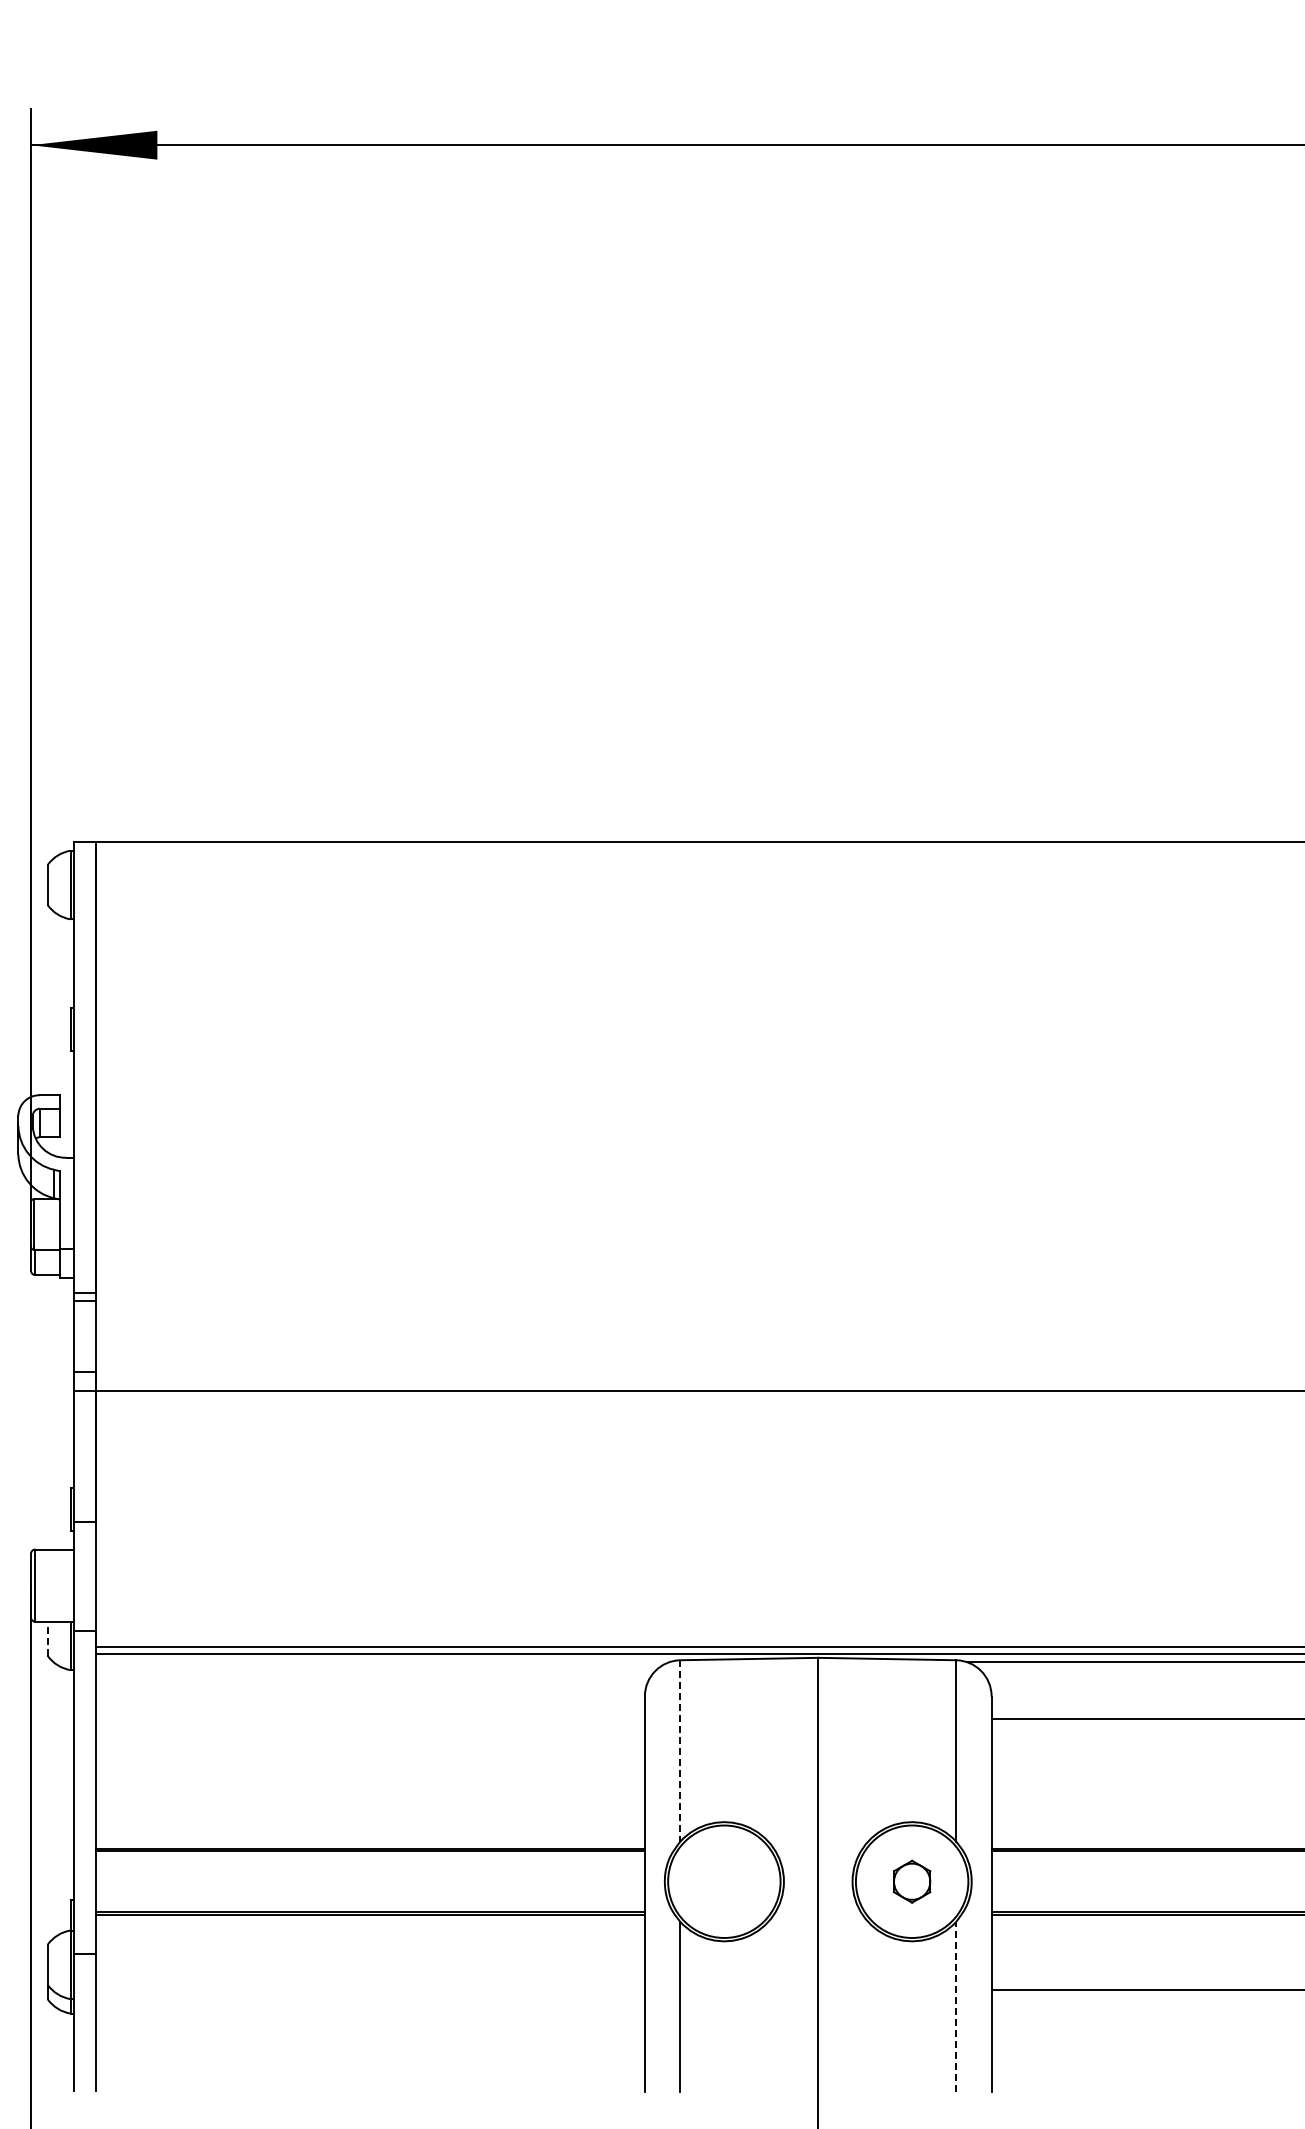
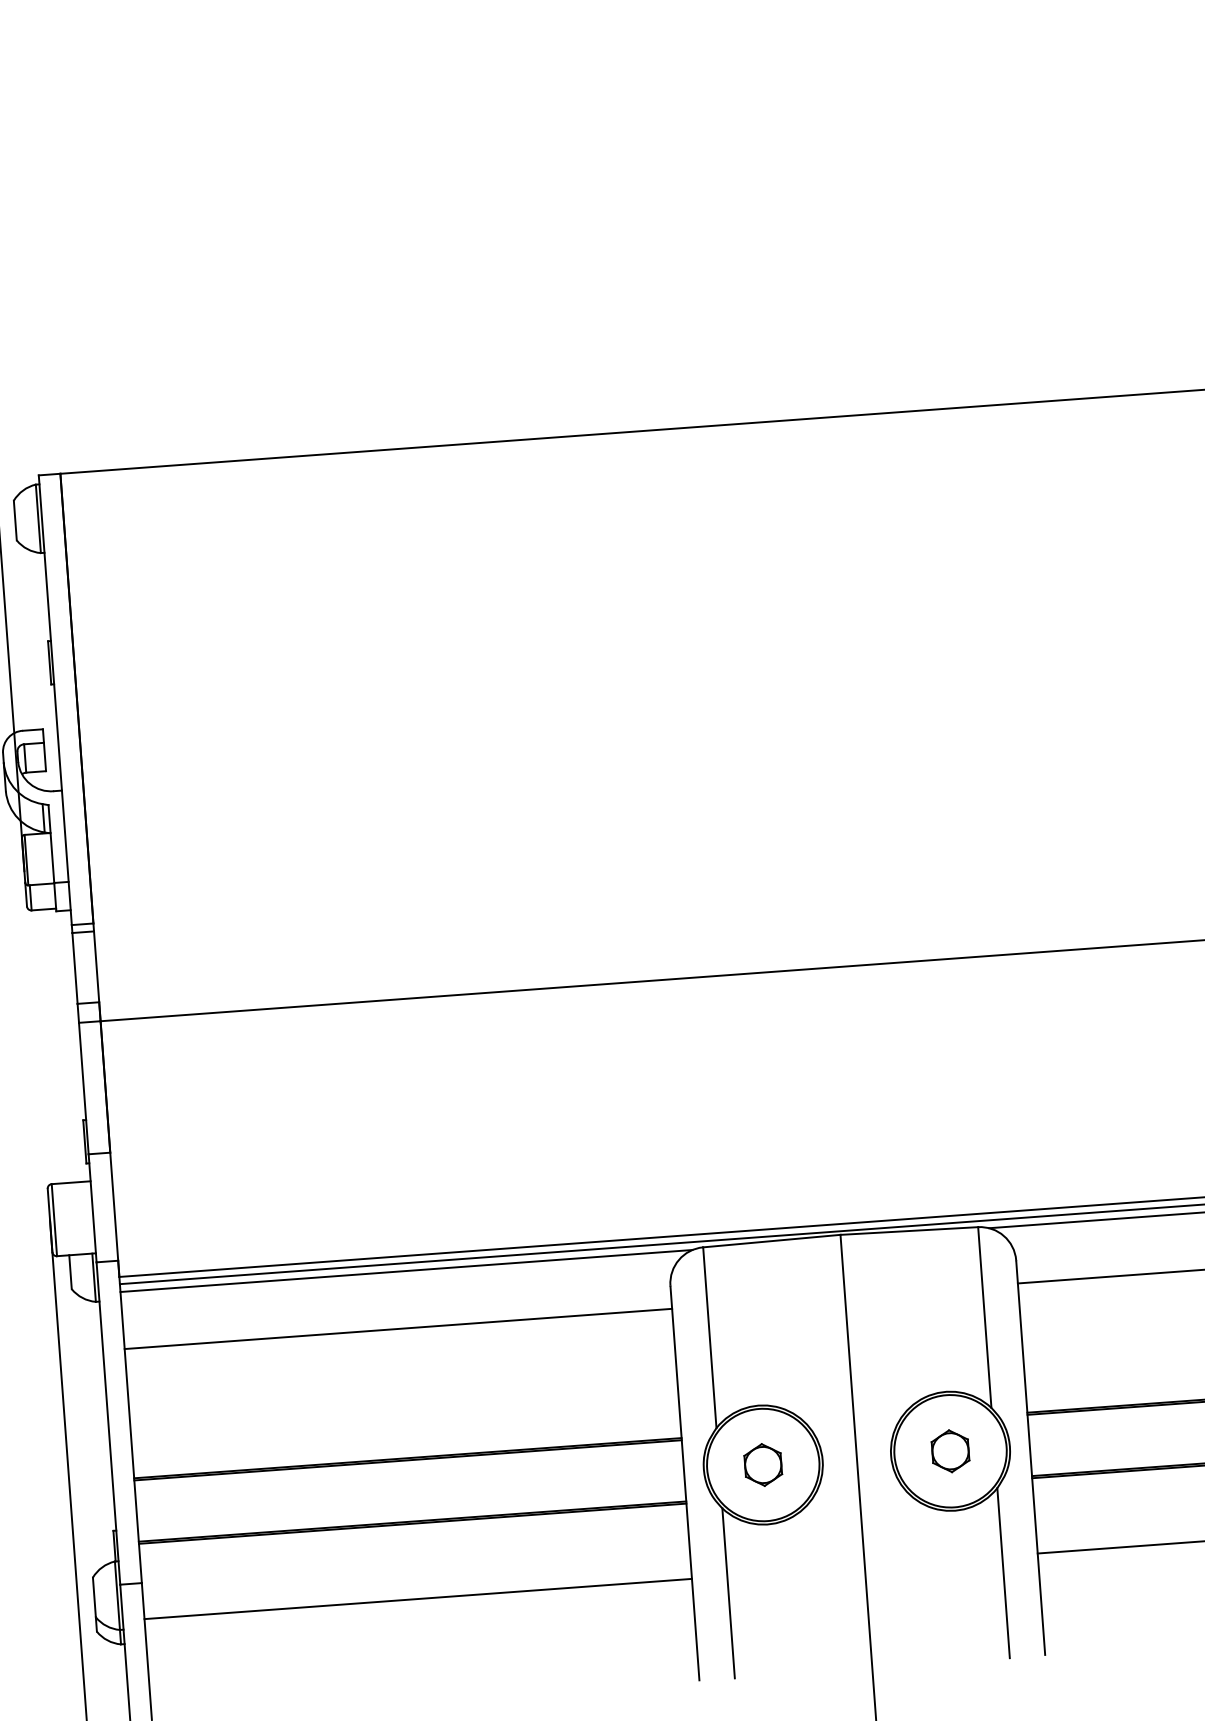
line: (47, 1638) -> (70, 1272), dashed -> solid
line: (382, 1662) -> (406, 1271), added
line: (370, 1719) -> (398, 1329), added
line: (680, 1750) -> (709, 1337), dashed -> solid
part: (724, 1881) -> (763, 1464), added
line: (370, 1990) -> (418, 1599), added
line: (956, 2006) -> (1003, 1572), dashed -> solid

